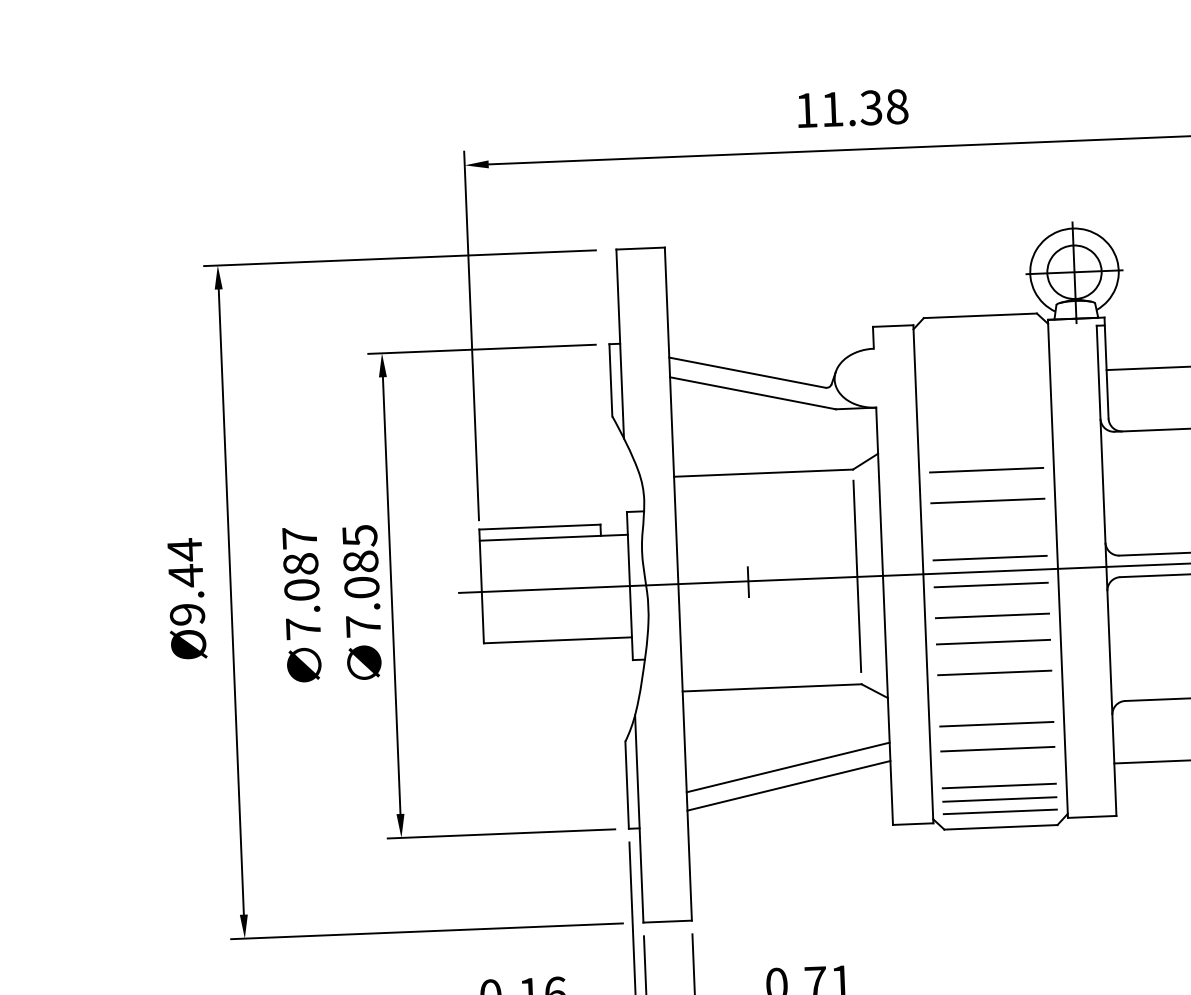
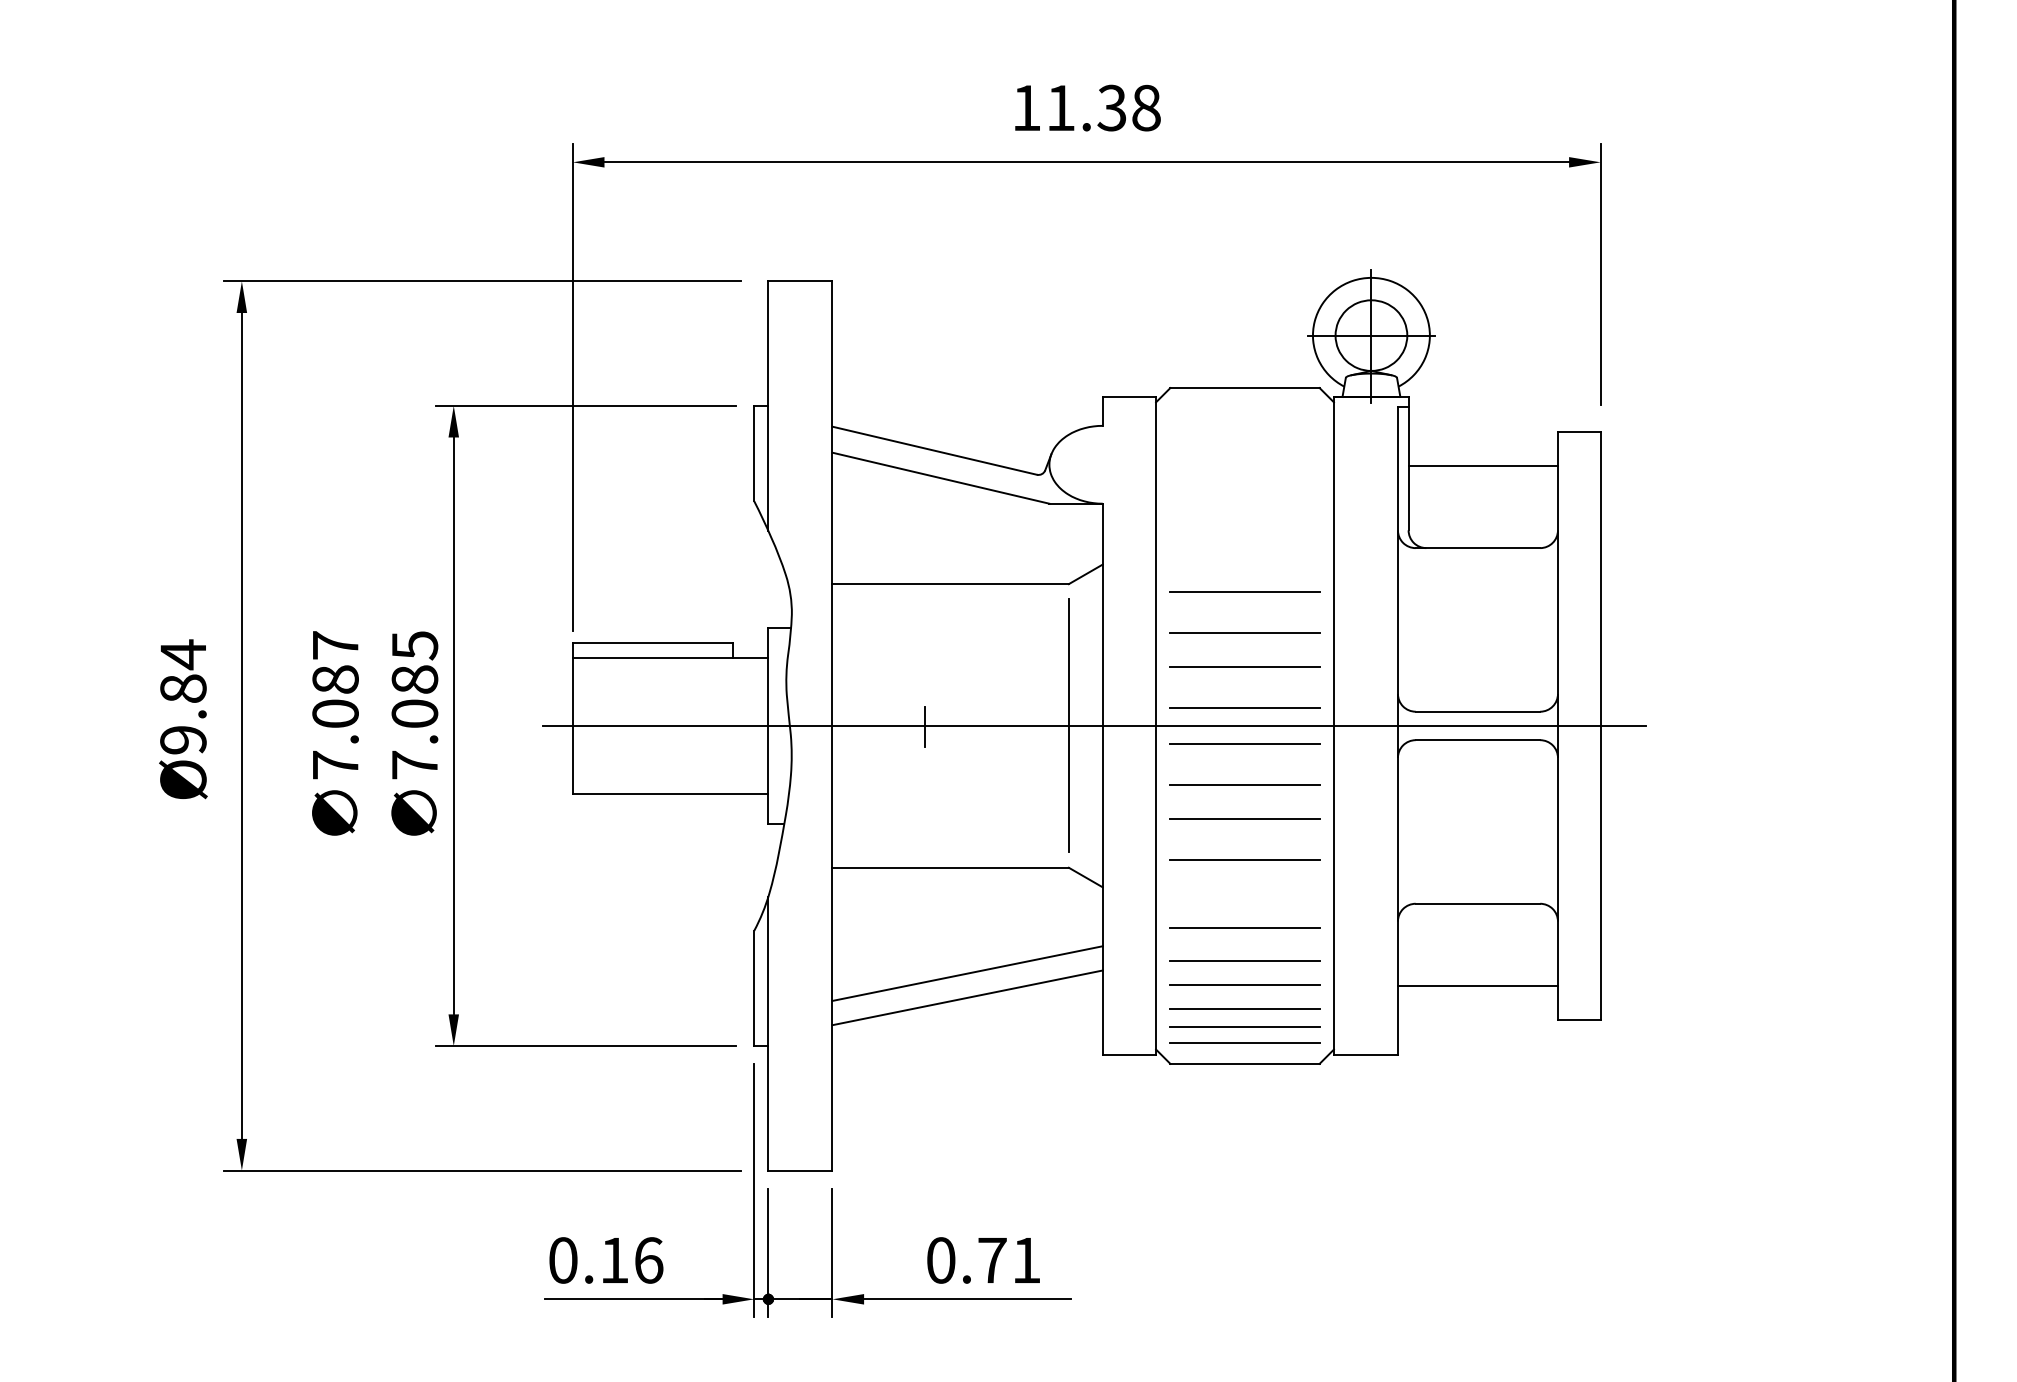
line: (988, 527) -> (1244, 667), added
text: (185, 575) -> (183, 688), 9.44 -> 9.84
line: (998, 767) -> (1244, 984), added

